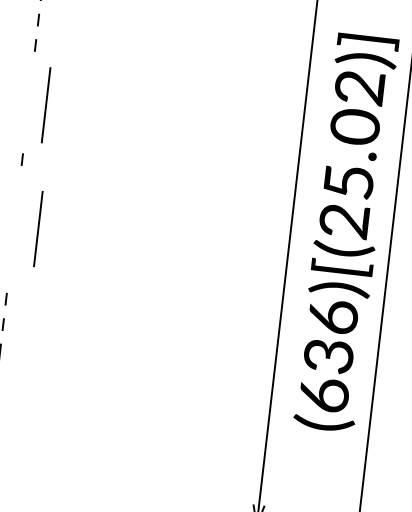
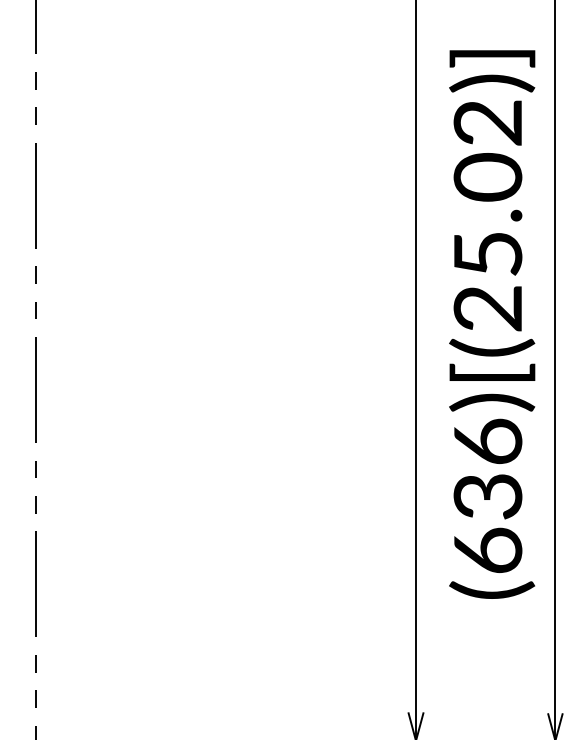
line: (45, 105) -> (35, 195), moved
line: (19, 184) -> (35, 310), added
line: (38, 228) -> (35, 389), moved

